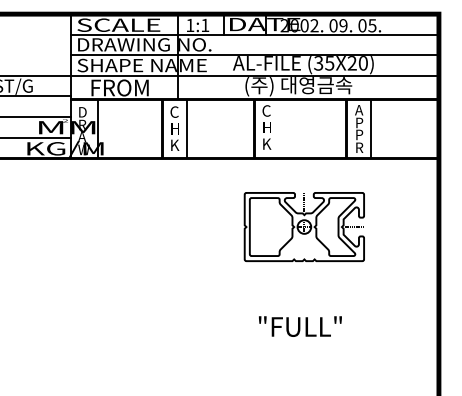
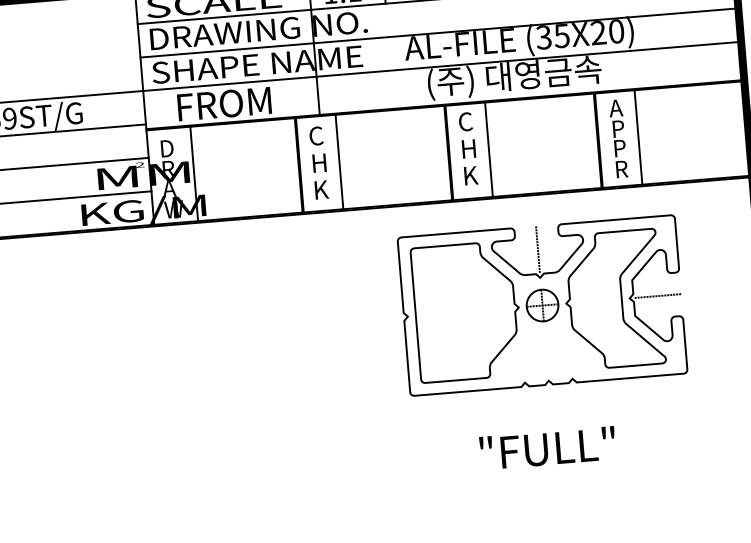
line: (279, 129) -> (489, 150), added
part: (304, 226) -> (542, 304), size x1.43
text: (300, 326) -> (547, 448), moved

